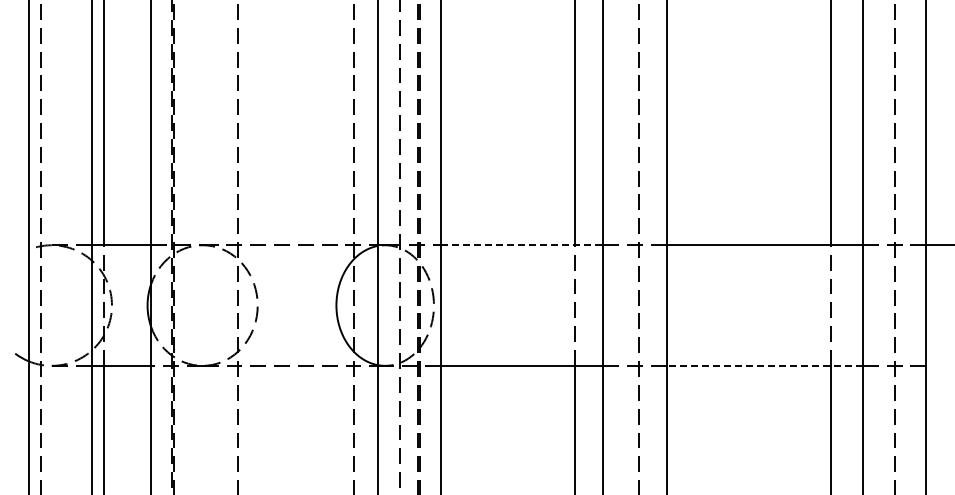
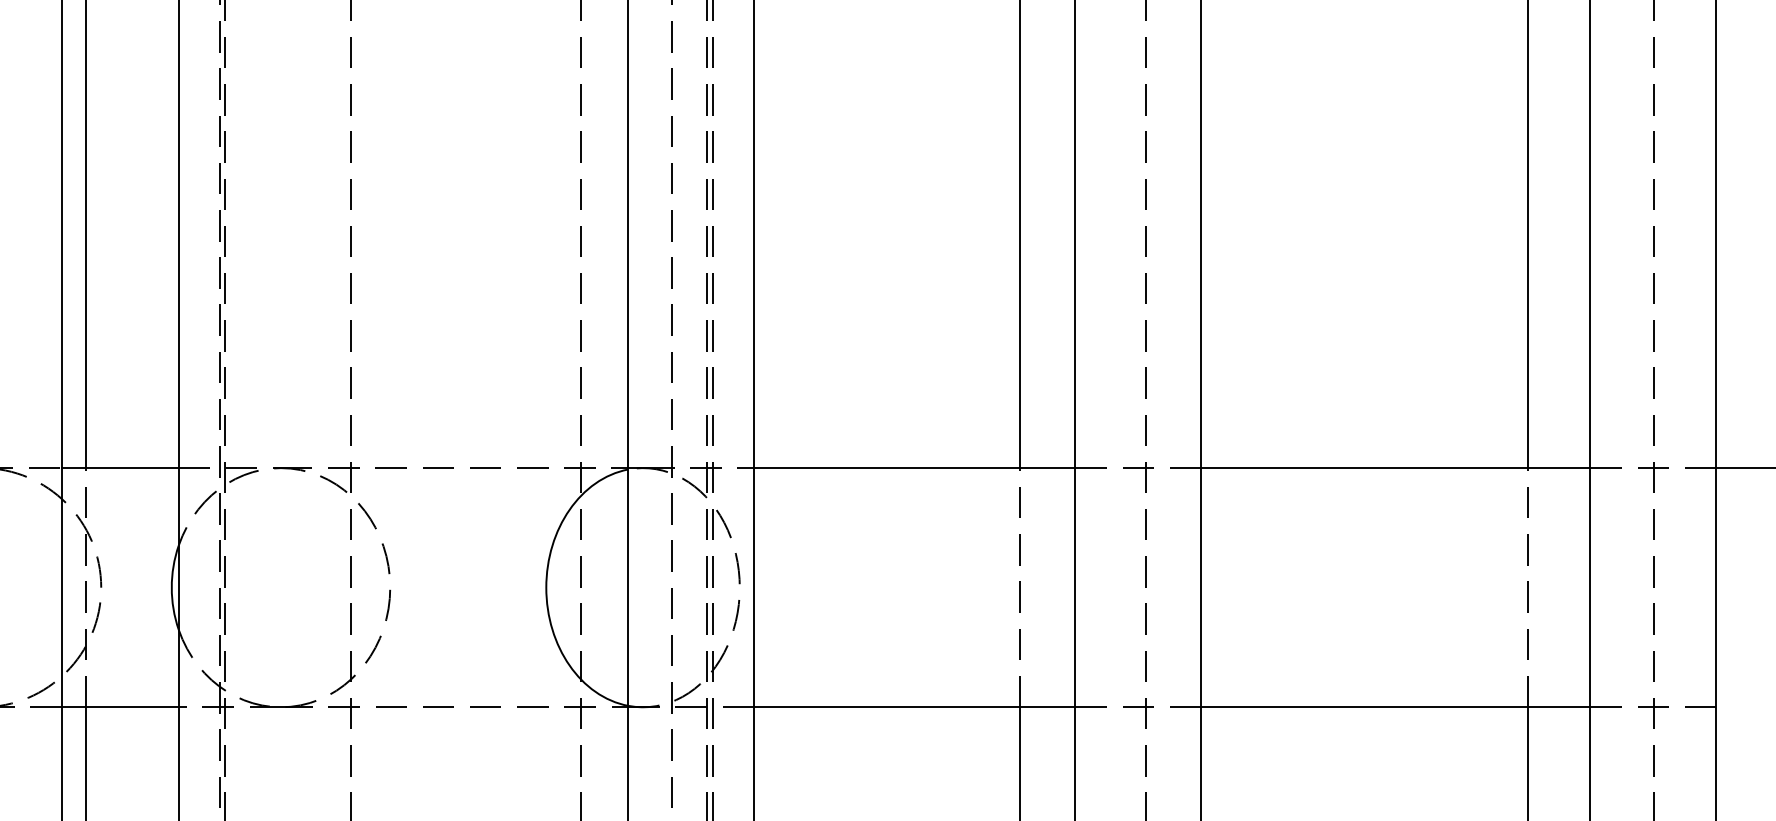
line: (522, 245) -> (915, 468), dashed -> solid
line: (764, 365) -> (1395, 706), dashed -> solid

